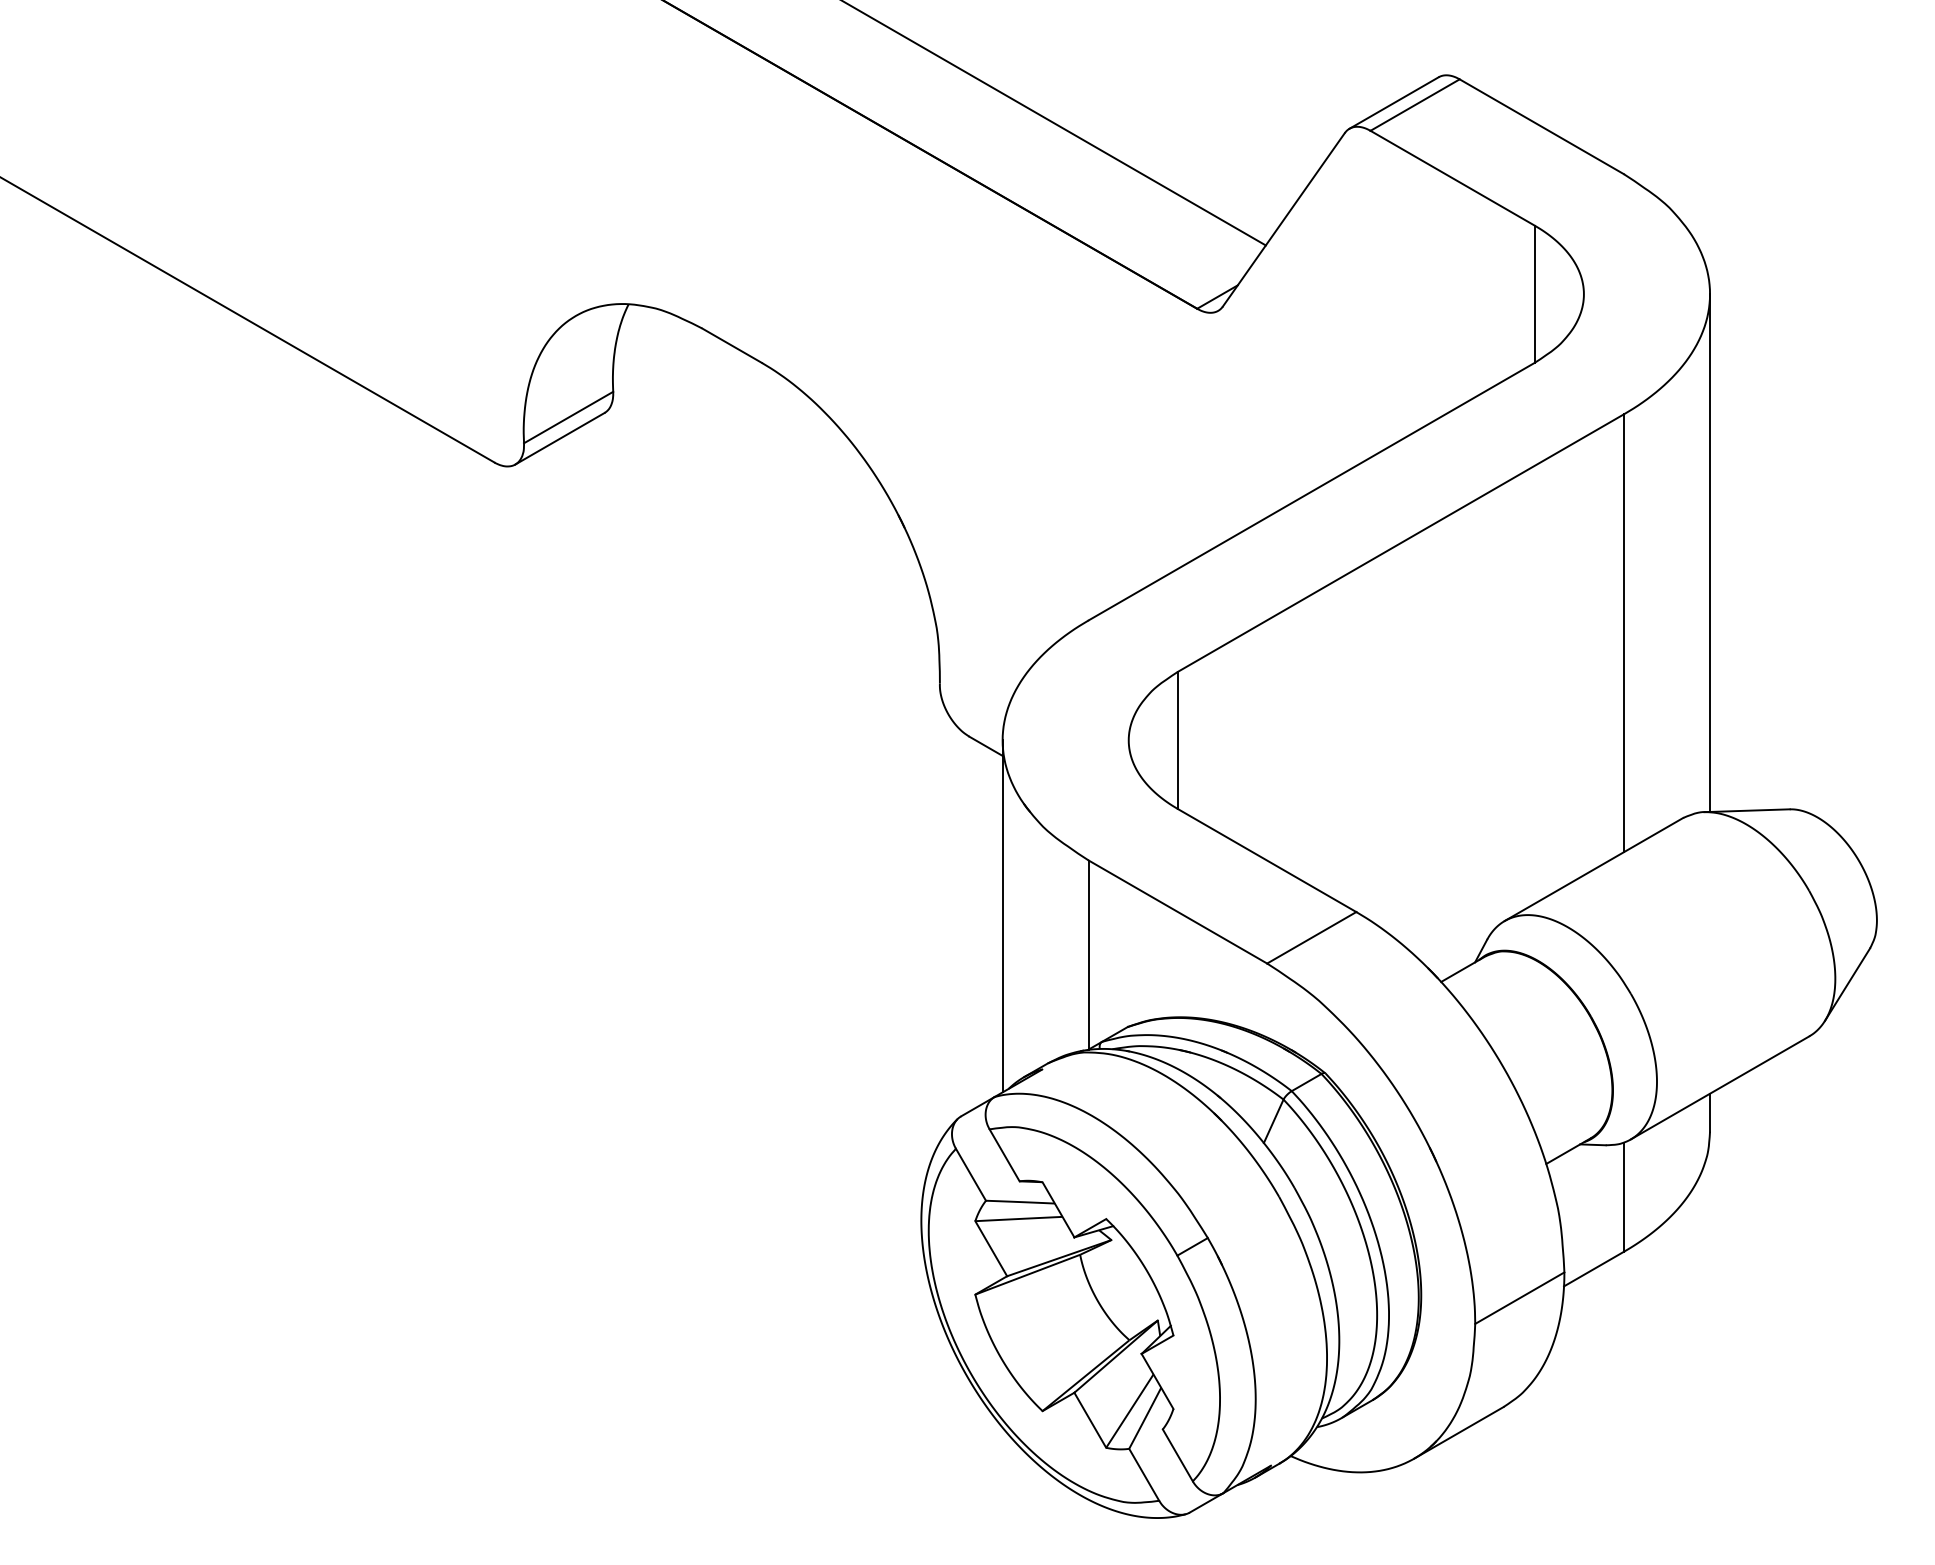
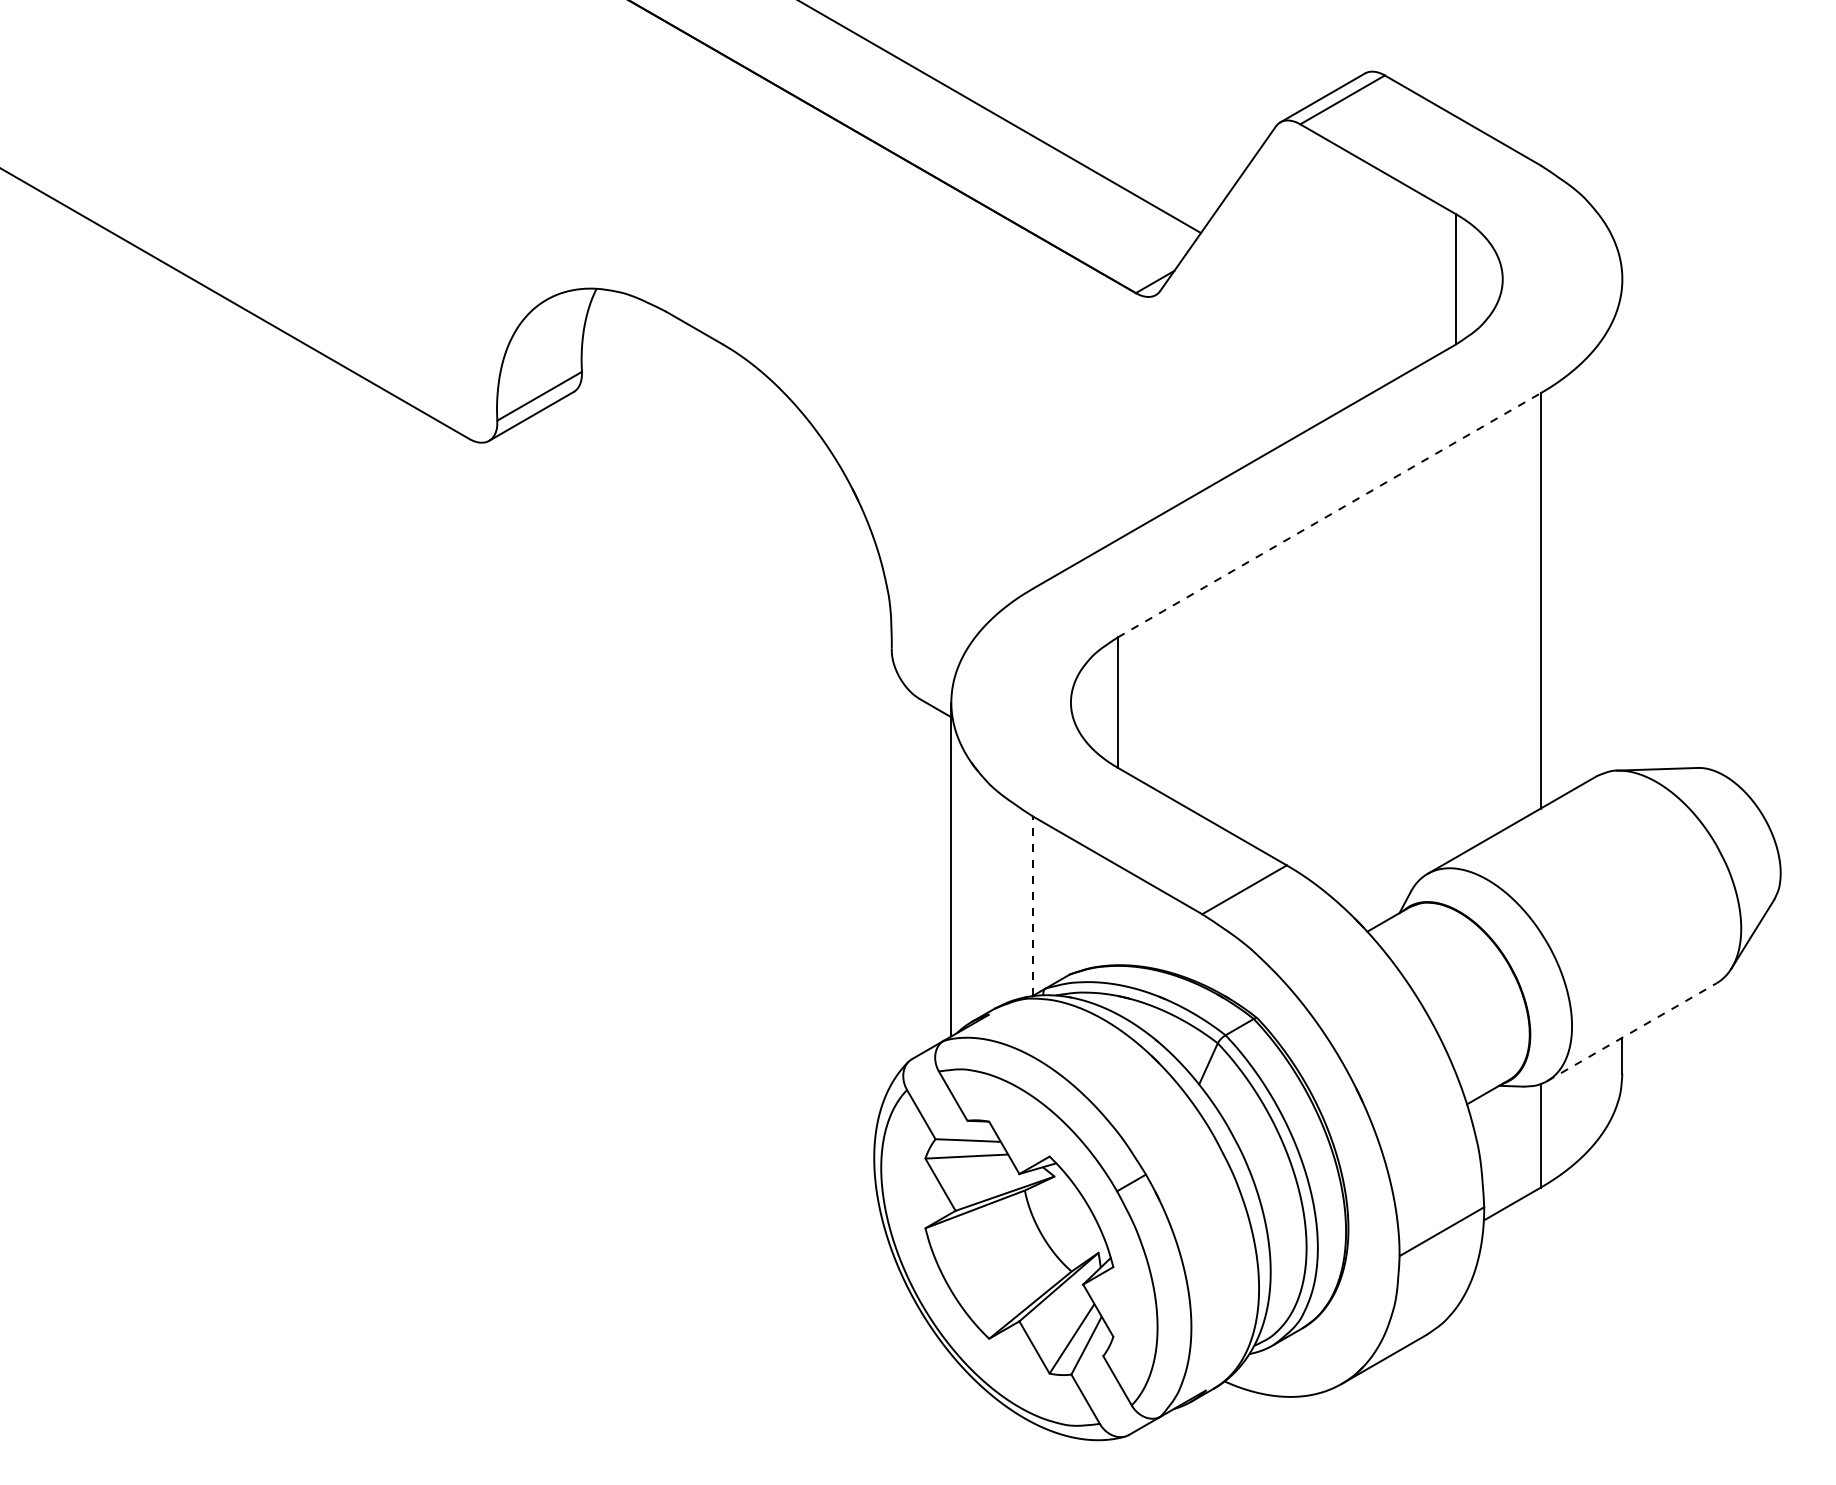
line: (1401, 542) -> (1329, 514), solid -> dashed
line: (1710, 552) -> (1622, 524), removed
line: (1088, 954) -> (1032, 905), solid -> dashed
line: (1720, 1087) -> (1632, 1031), solid -> dashed

